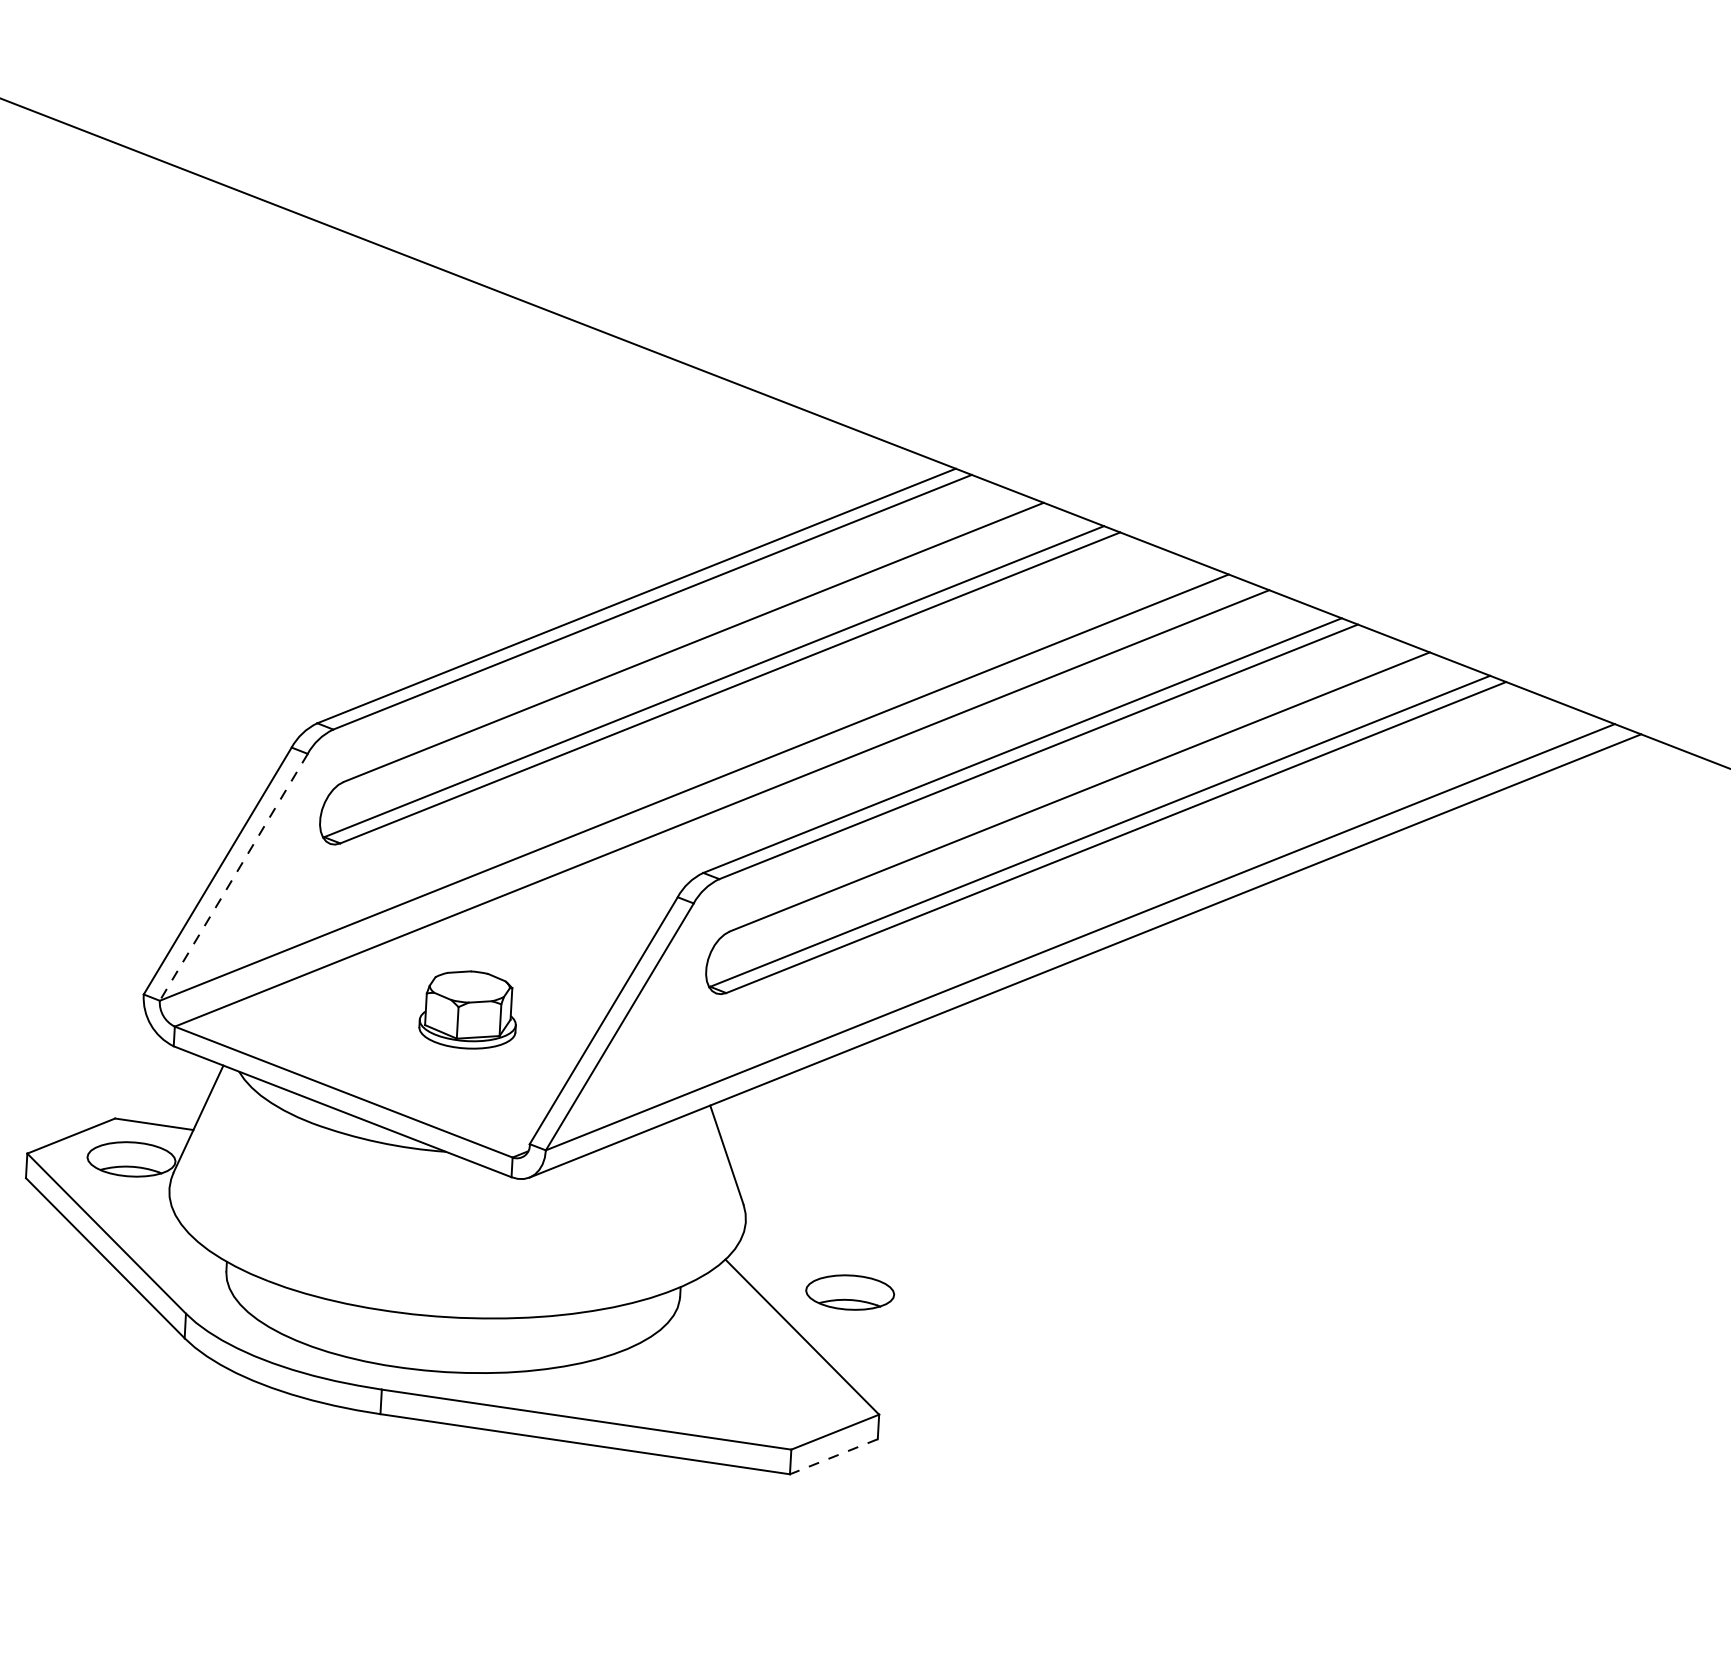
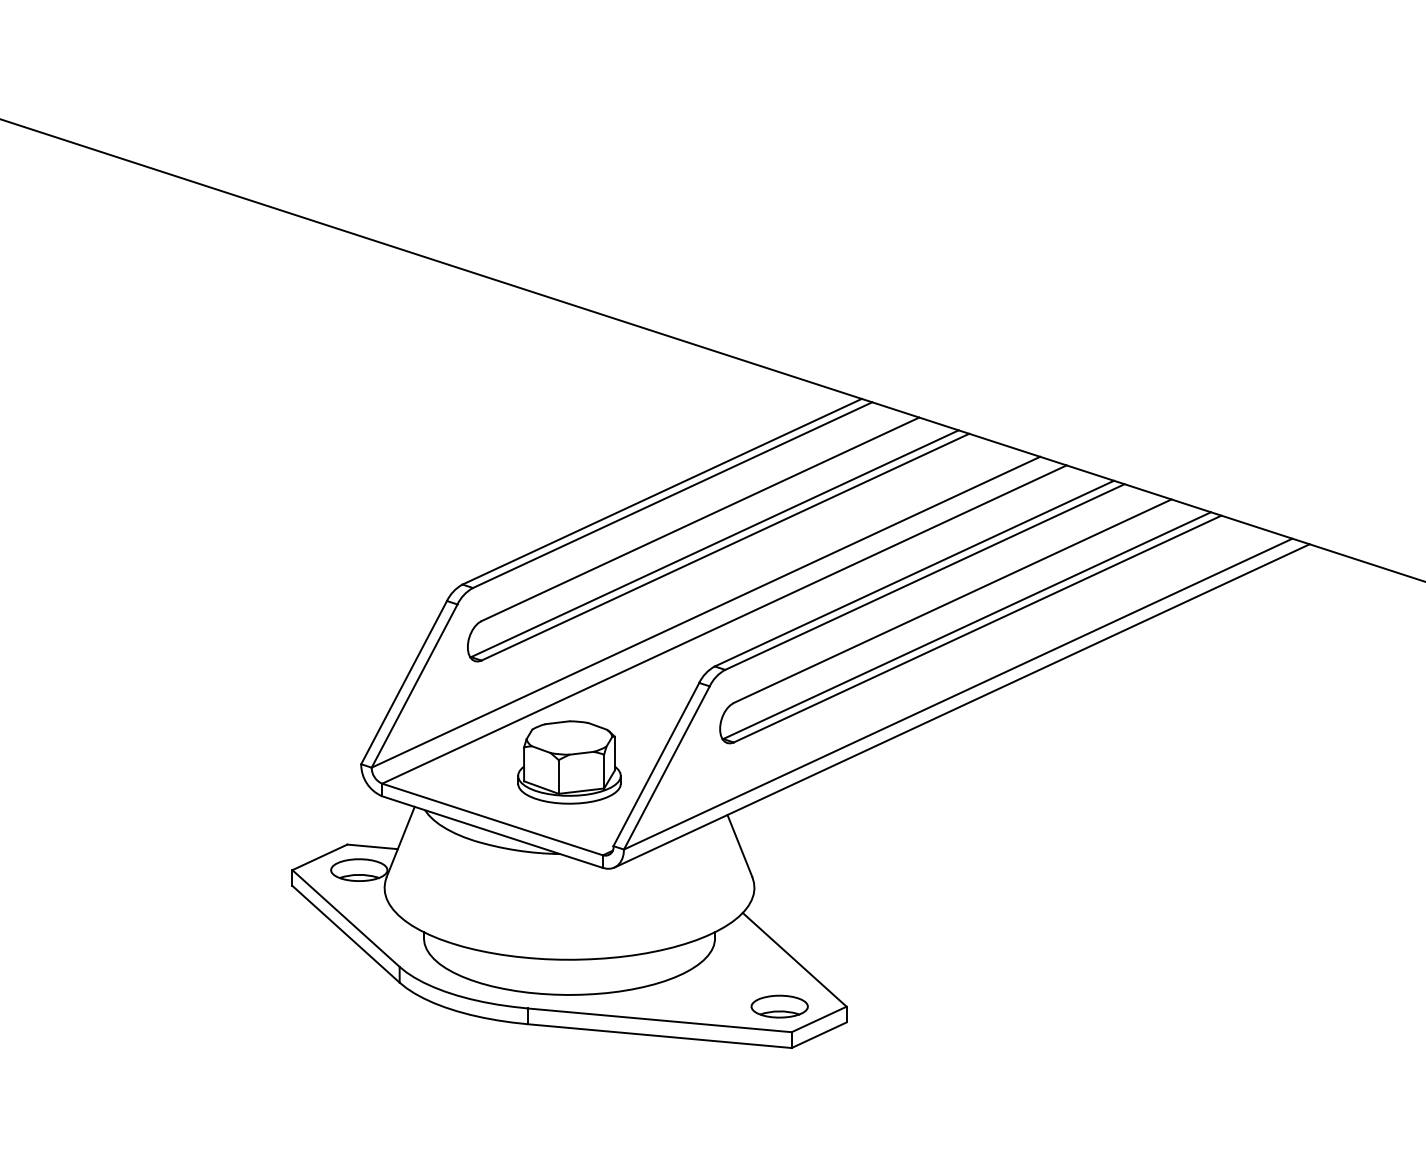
line: (233, 877) -> (414, 686), dashed -> solid
part: (468, 1009) -> (569, 762), size x1.67
part: (849, 1292) -> (779, 1006), moved
line: (832, 1457) -> (818, 1035), dashed -> solid

